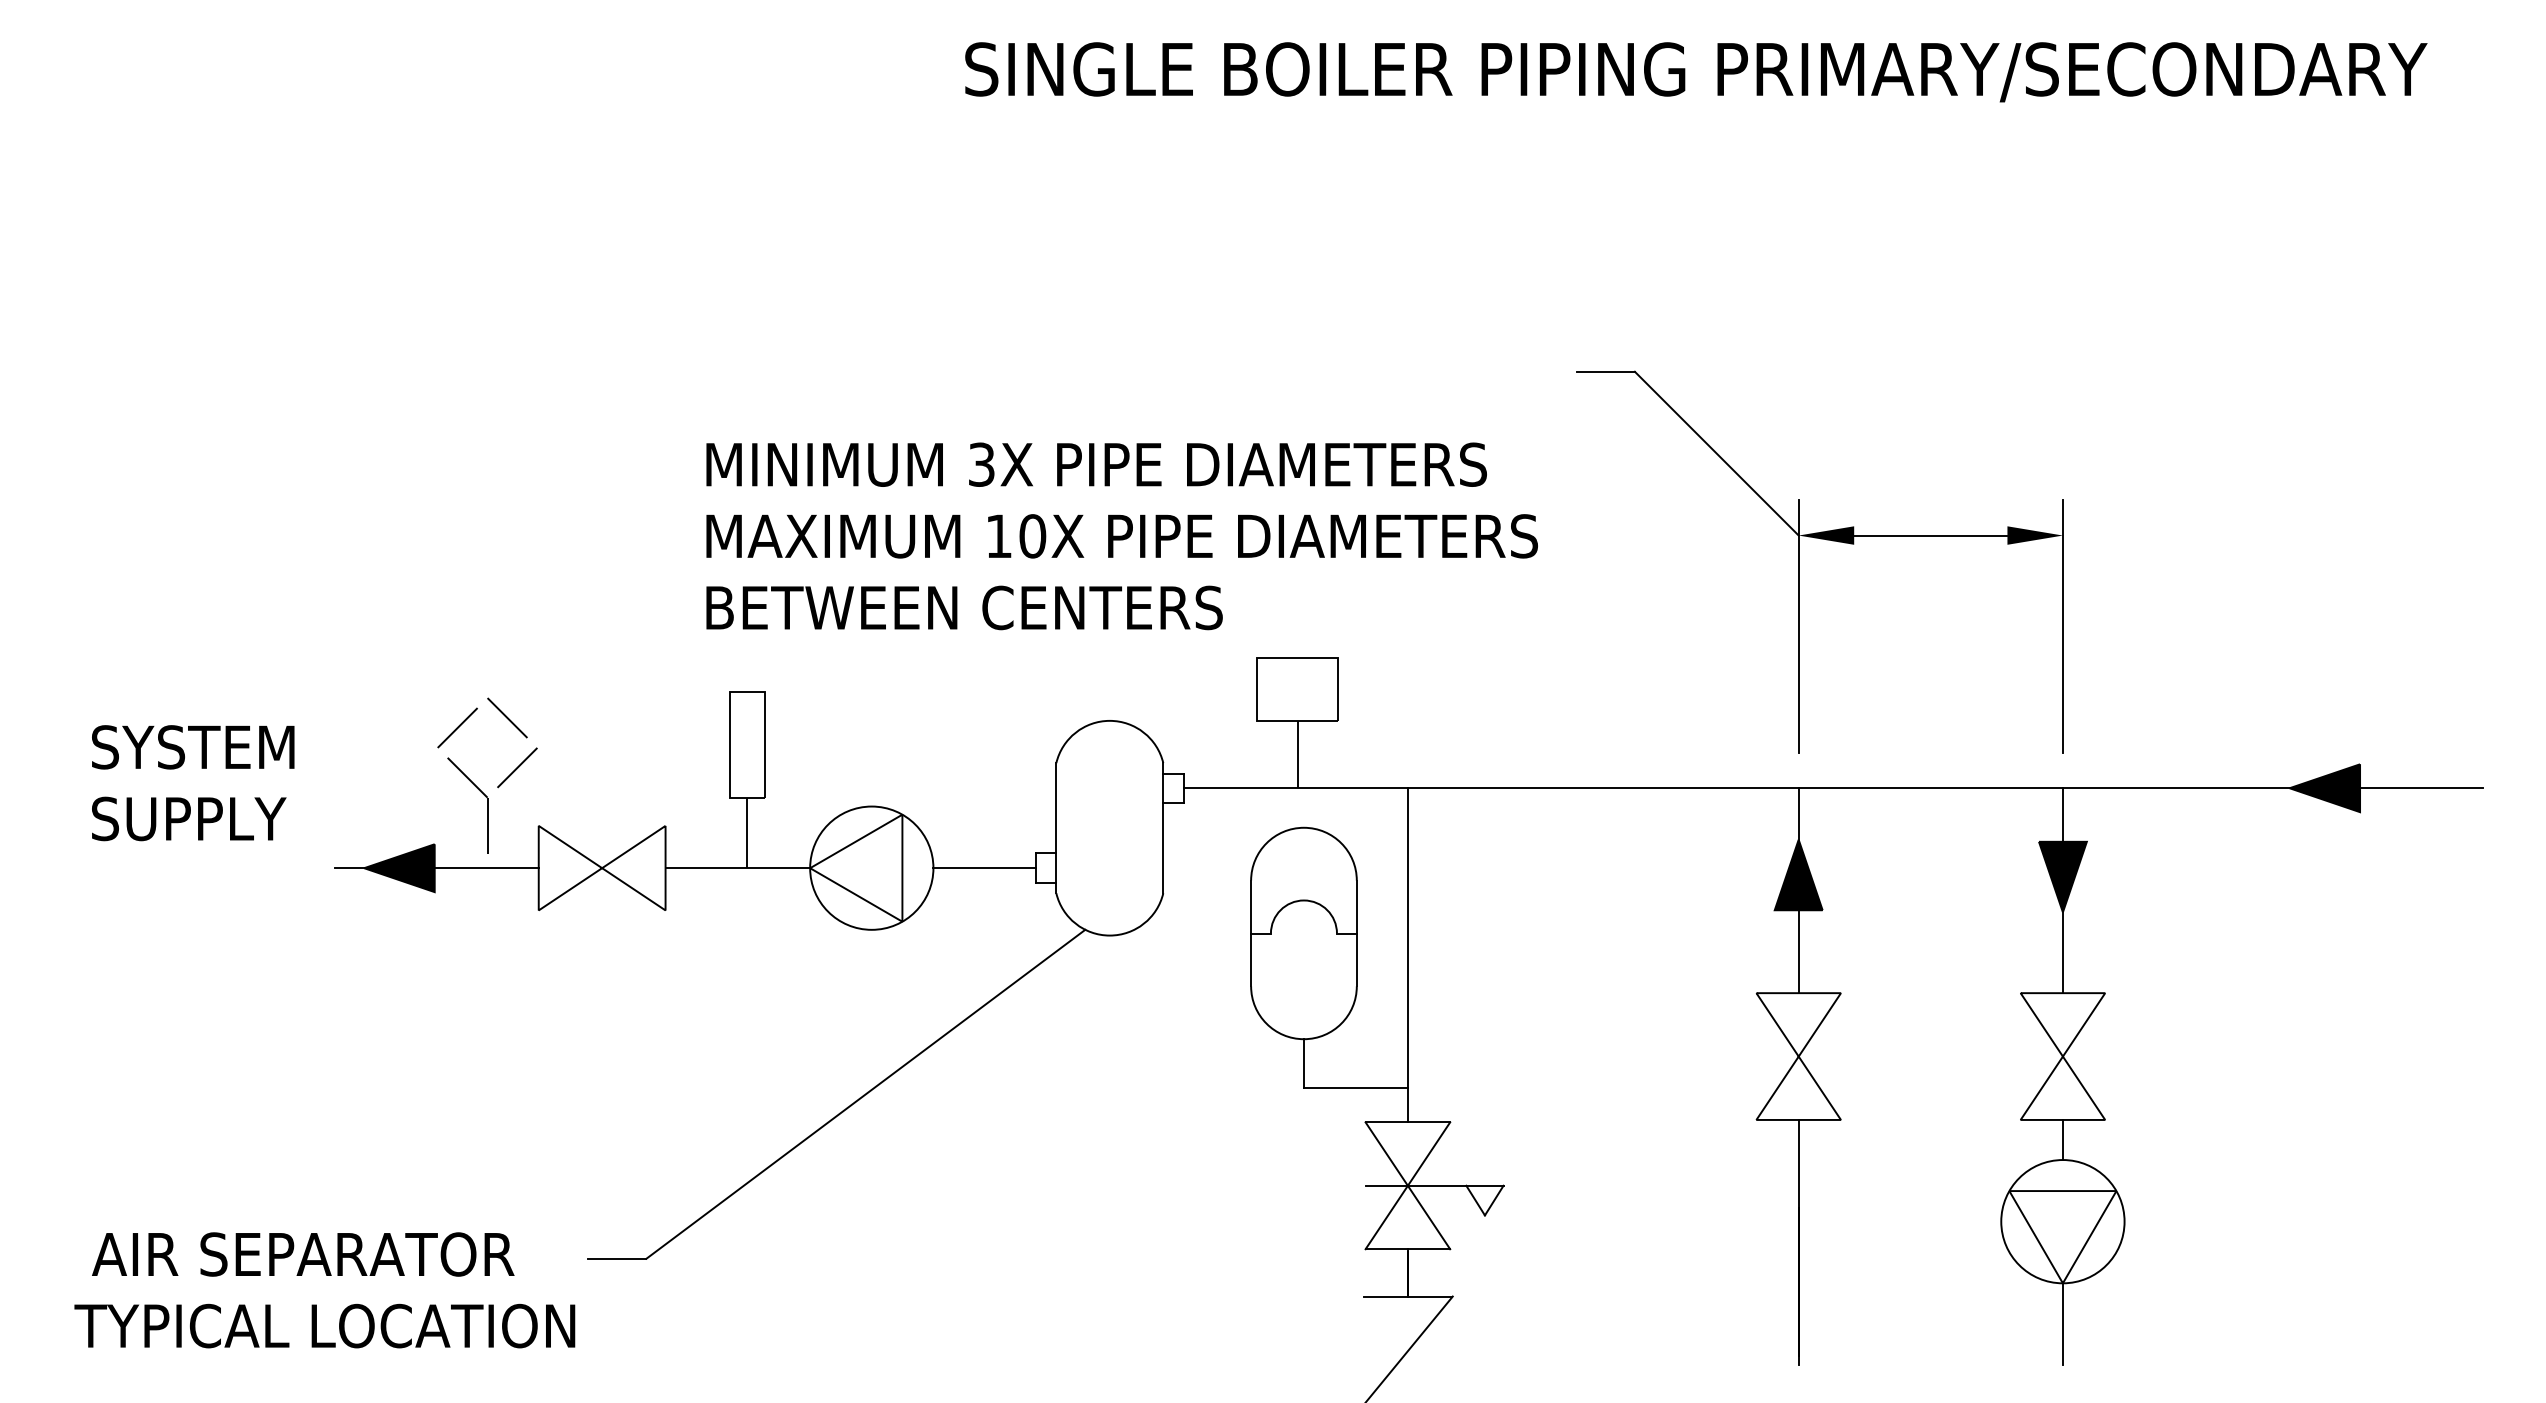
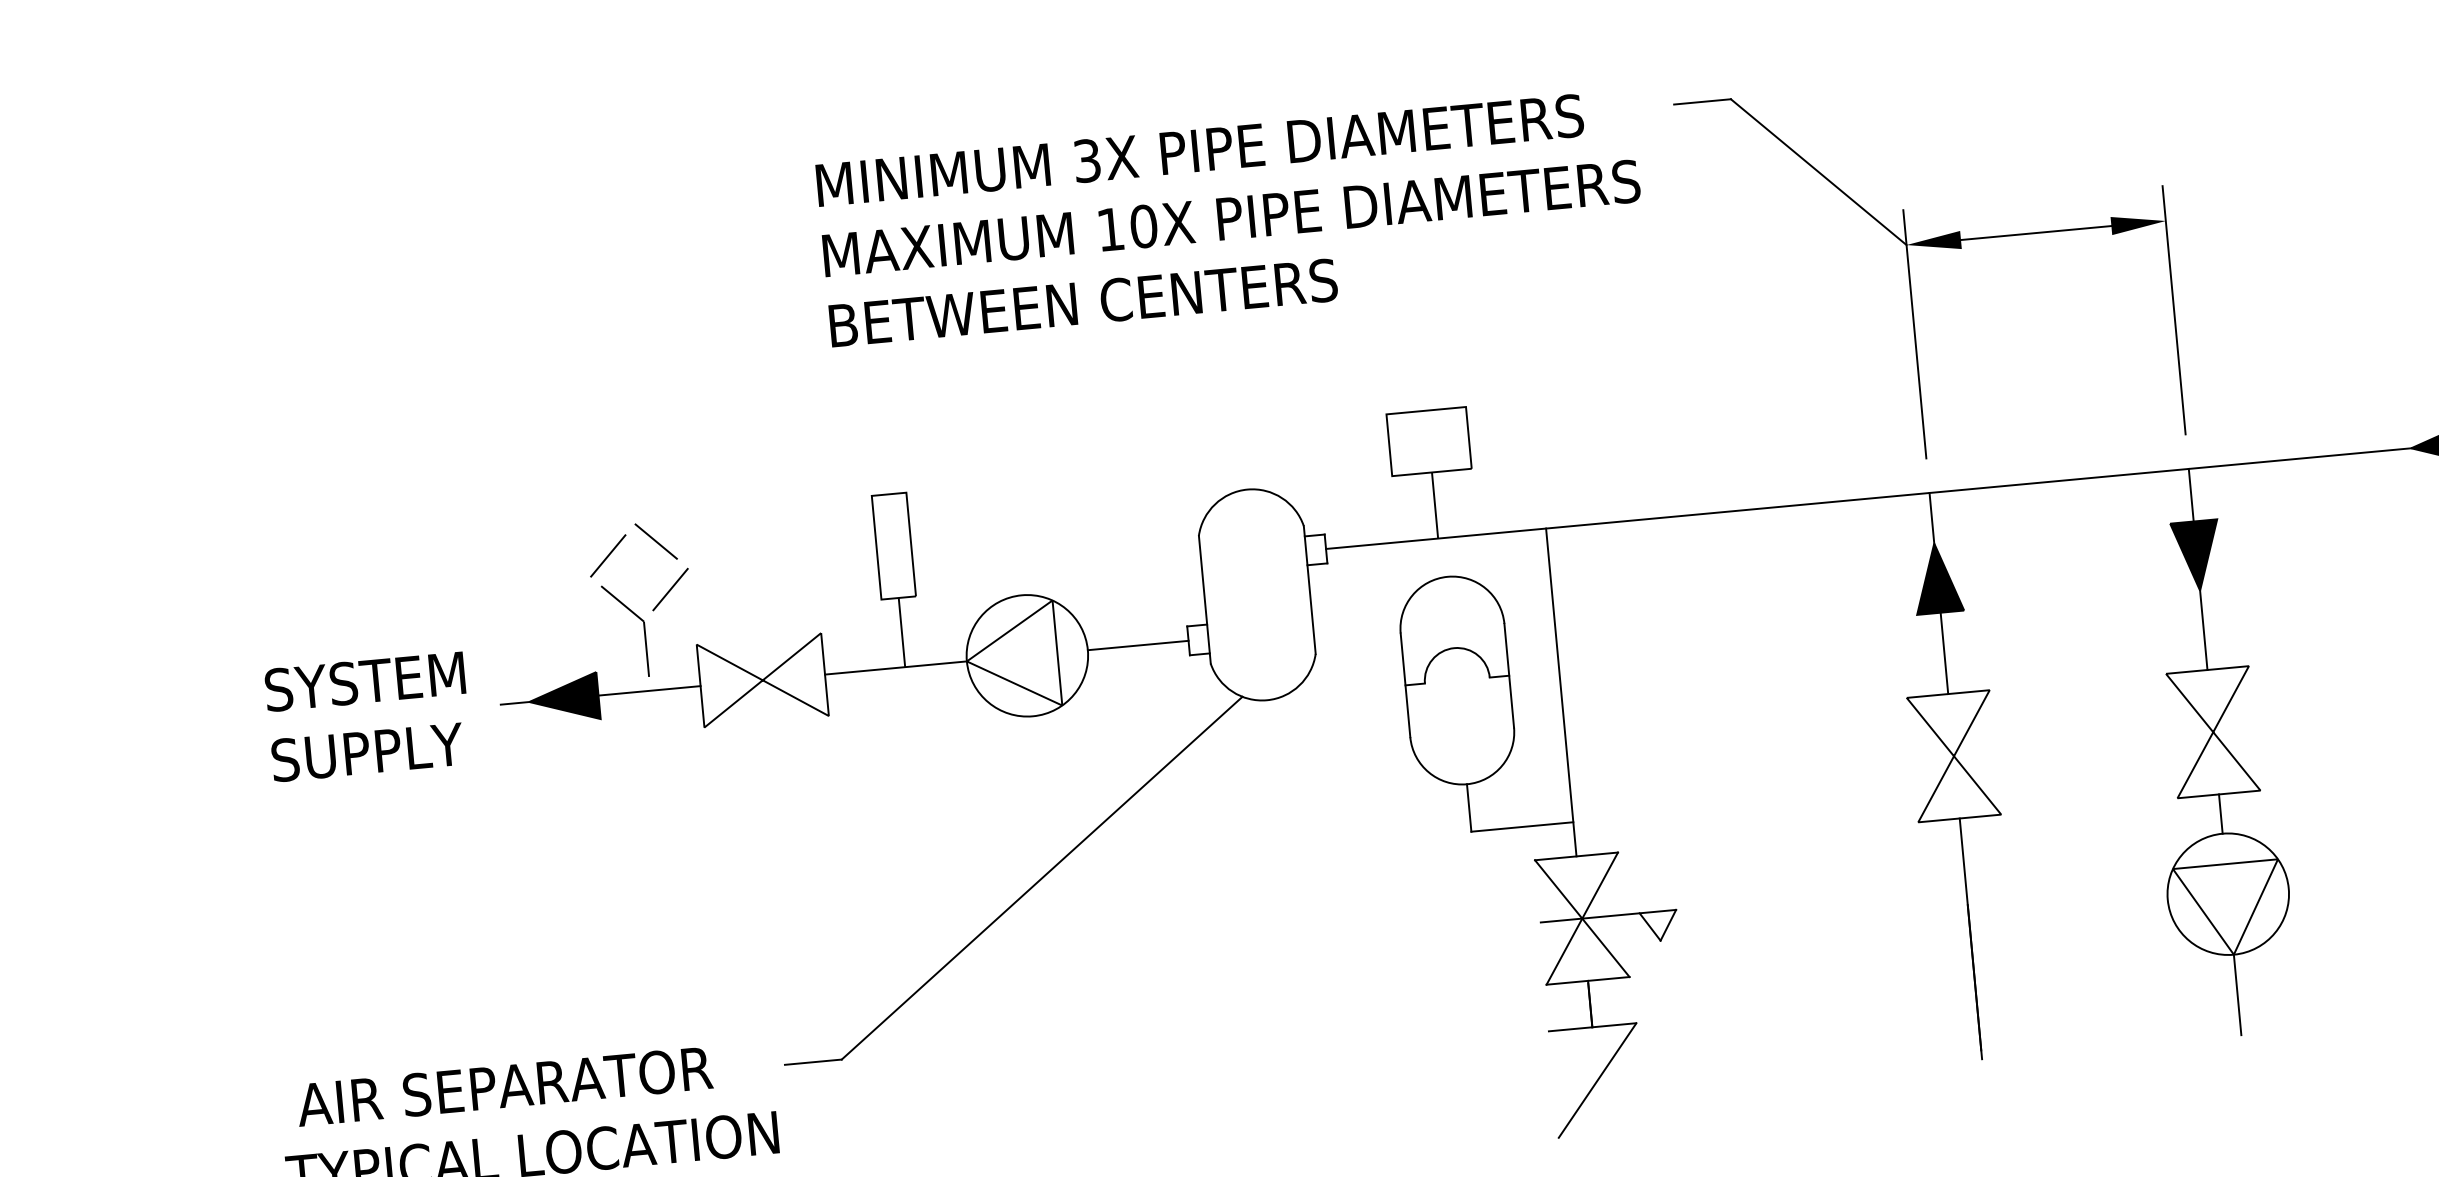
text: (1121, 536) -> (1230, 218), moved
text: (193, 783) -> (368, 717), moved

